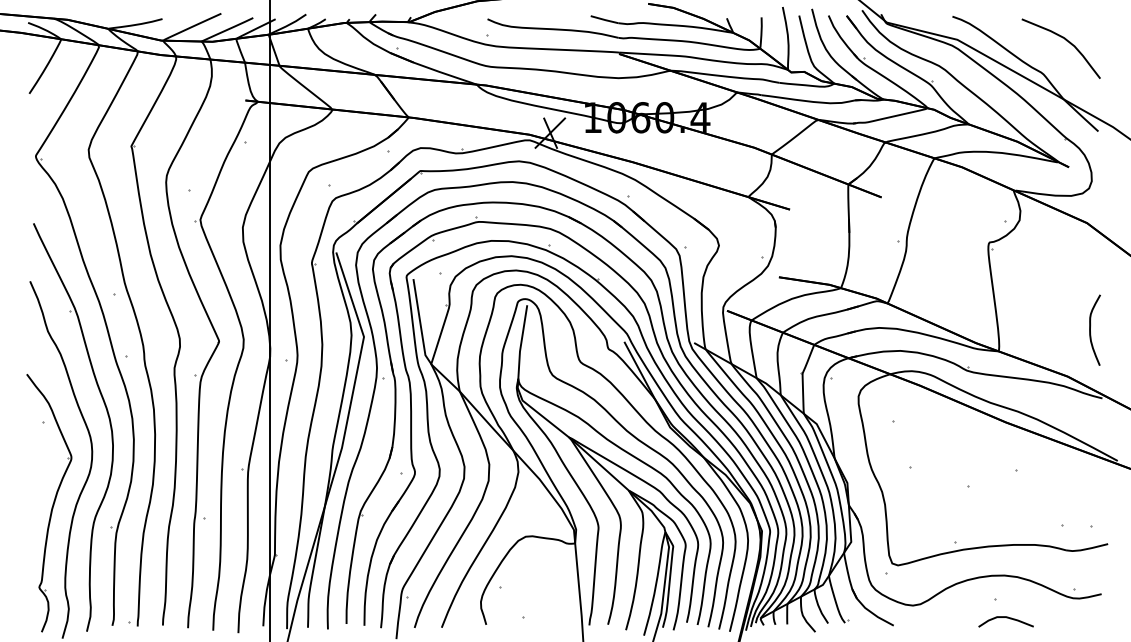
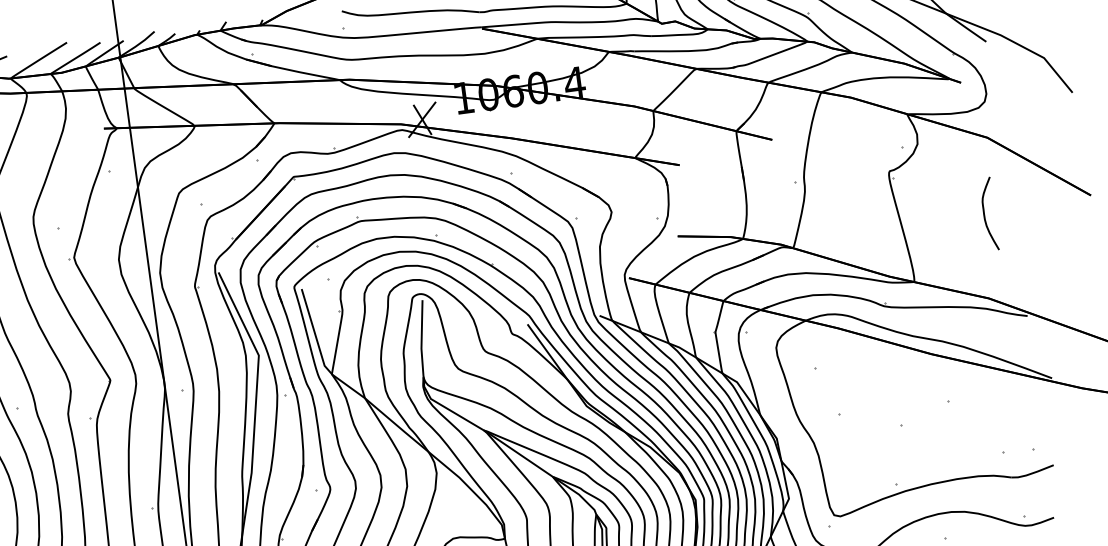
curve: (1090, 329) -> (984, 213), moved

